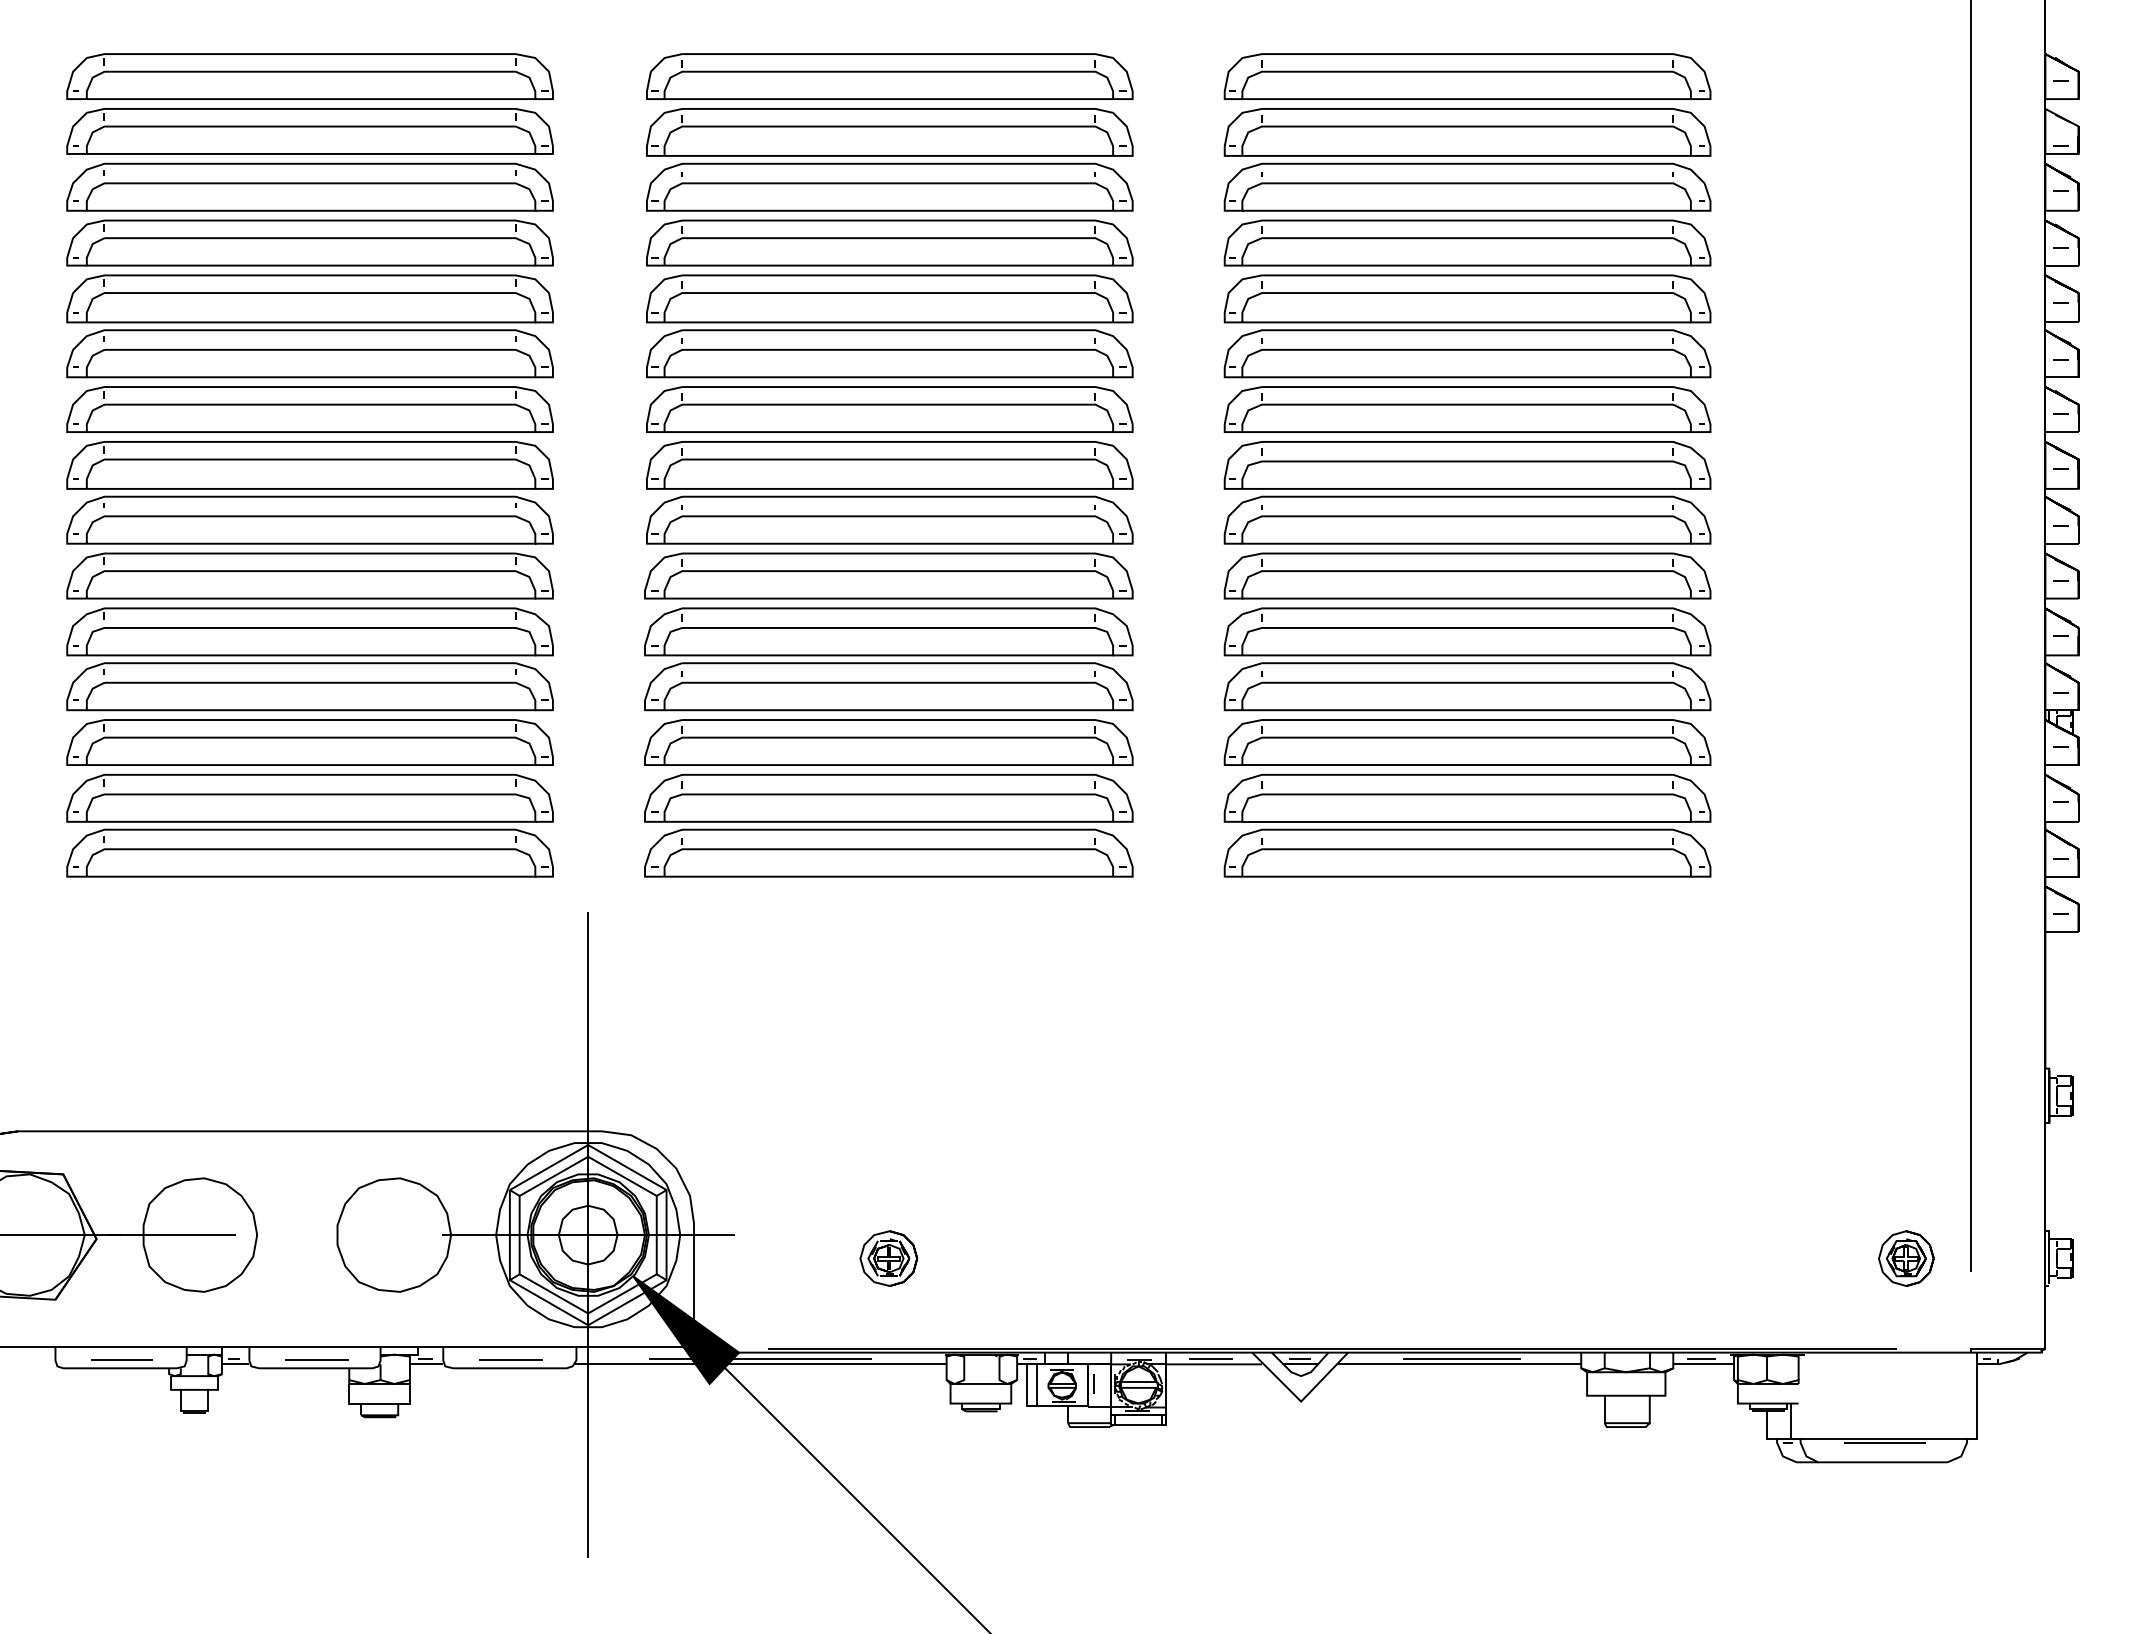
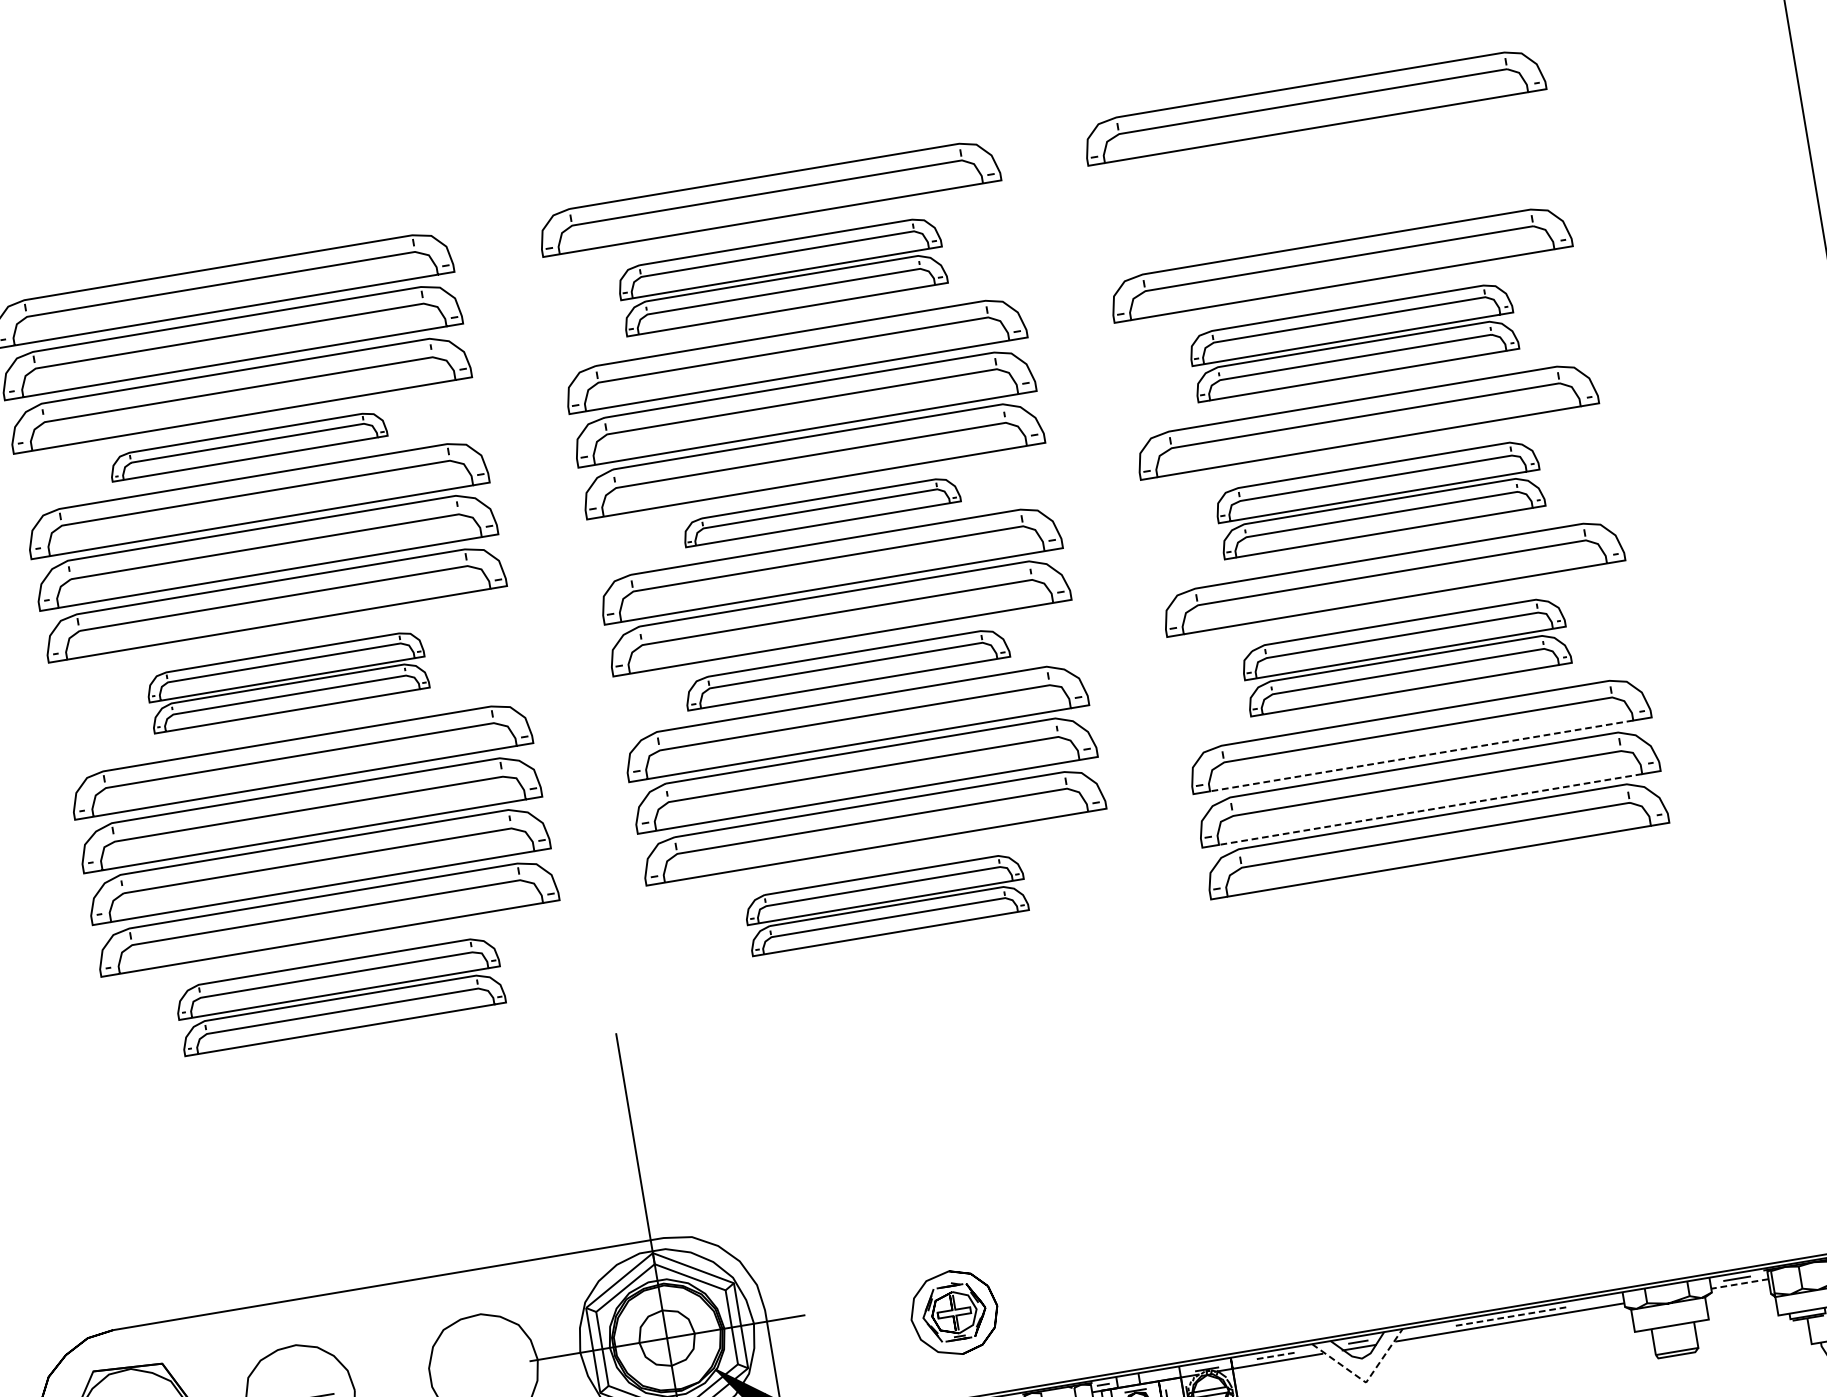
part: (889, 159) -> (781, 275), size x0.7
part: (1467, 159) -> (1326, 184), removed
part: (309, 242) -> (247, 445), size x0.6
part: (1467, 326) -> (1353, 342), size x0.7
part: (889, 409) -> (821, 511), size x0.6
part: (309, 492) -> (286, 681), size x0.6
part: (1467, 492) -> (1379, 498), size x0.7
part: (888, 575) -> (846, 668), size x0.7
part: (1467, 659) -> (1405, 656), size x0.7
line: (1466, 765) -> (1421, 756), solid -> dashed
line: (1466, 821) -> (1430, 809), solid -> dashed
part: (309, 825) -> (339, 995), size x0.7
part: (888, 825) -> (885, 904), size x0.6
part: (888, 1258) -> (954, 1312), size x1.6
line: (1211, 1358) -> (1274, 1356), solid -> dashed
line: (1461, 1358) -> (1510, 1316), solid -> dashed
line: (1703, 1364) -> (1739, 1284), solid -> dashed
line: (1301, 1401) -> (1366, 1382), solid -> dashed

